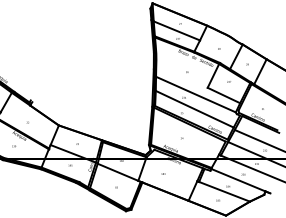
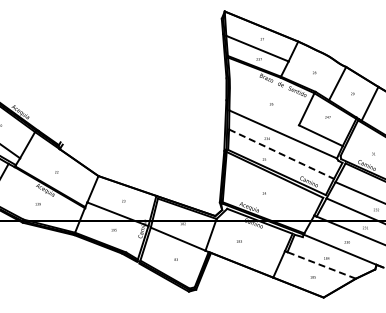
line: (194, 109) -> (281, 154), solid -> dashed
line: (224, 191) -> (321, 265), solid -> dashed

